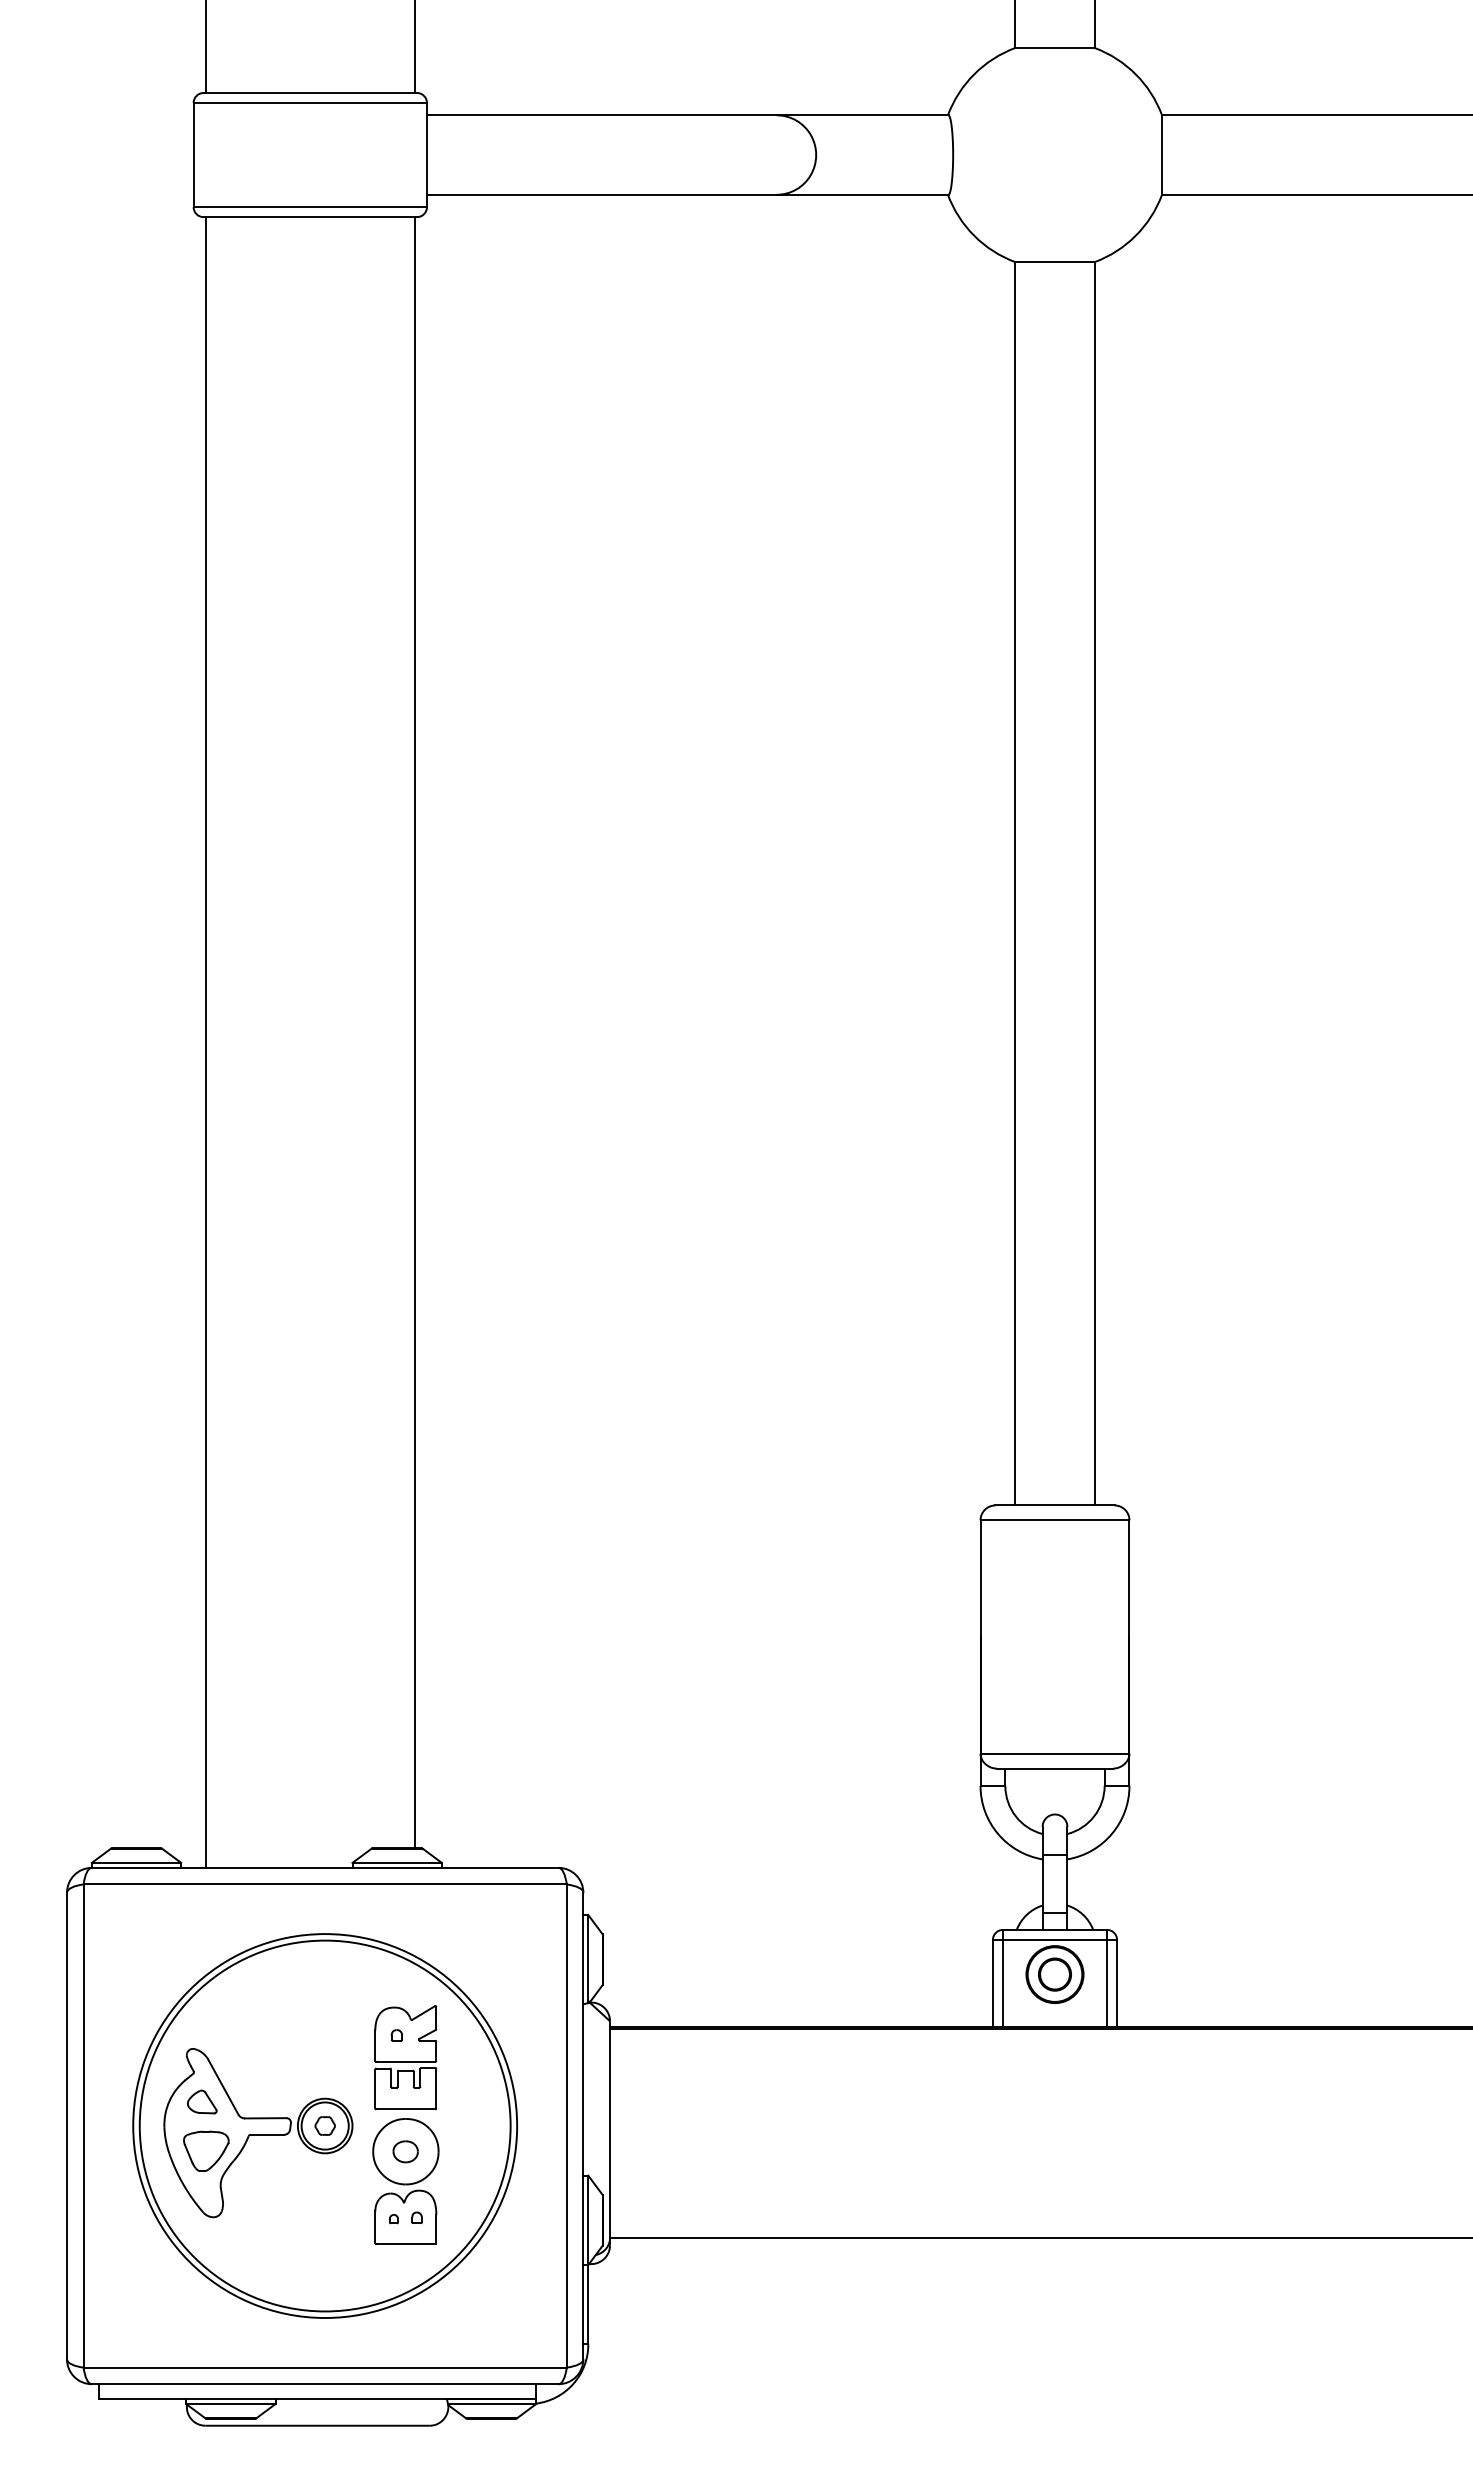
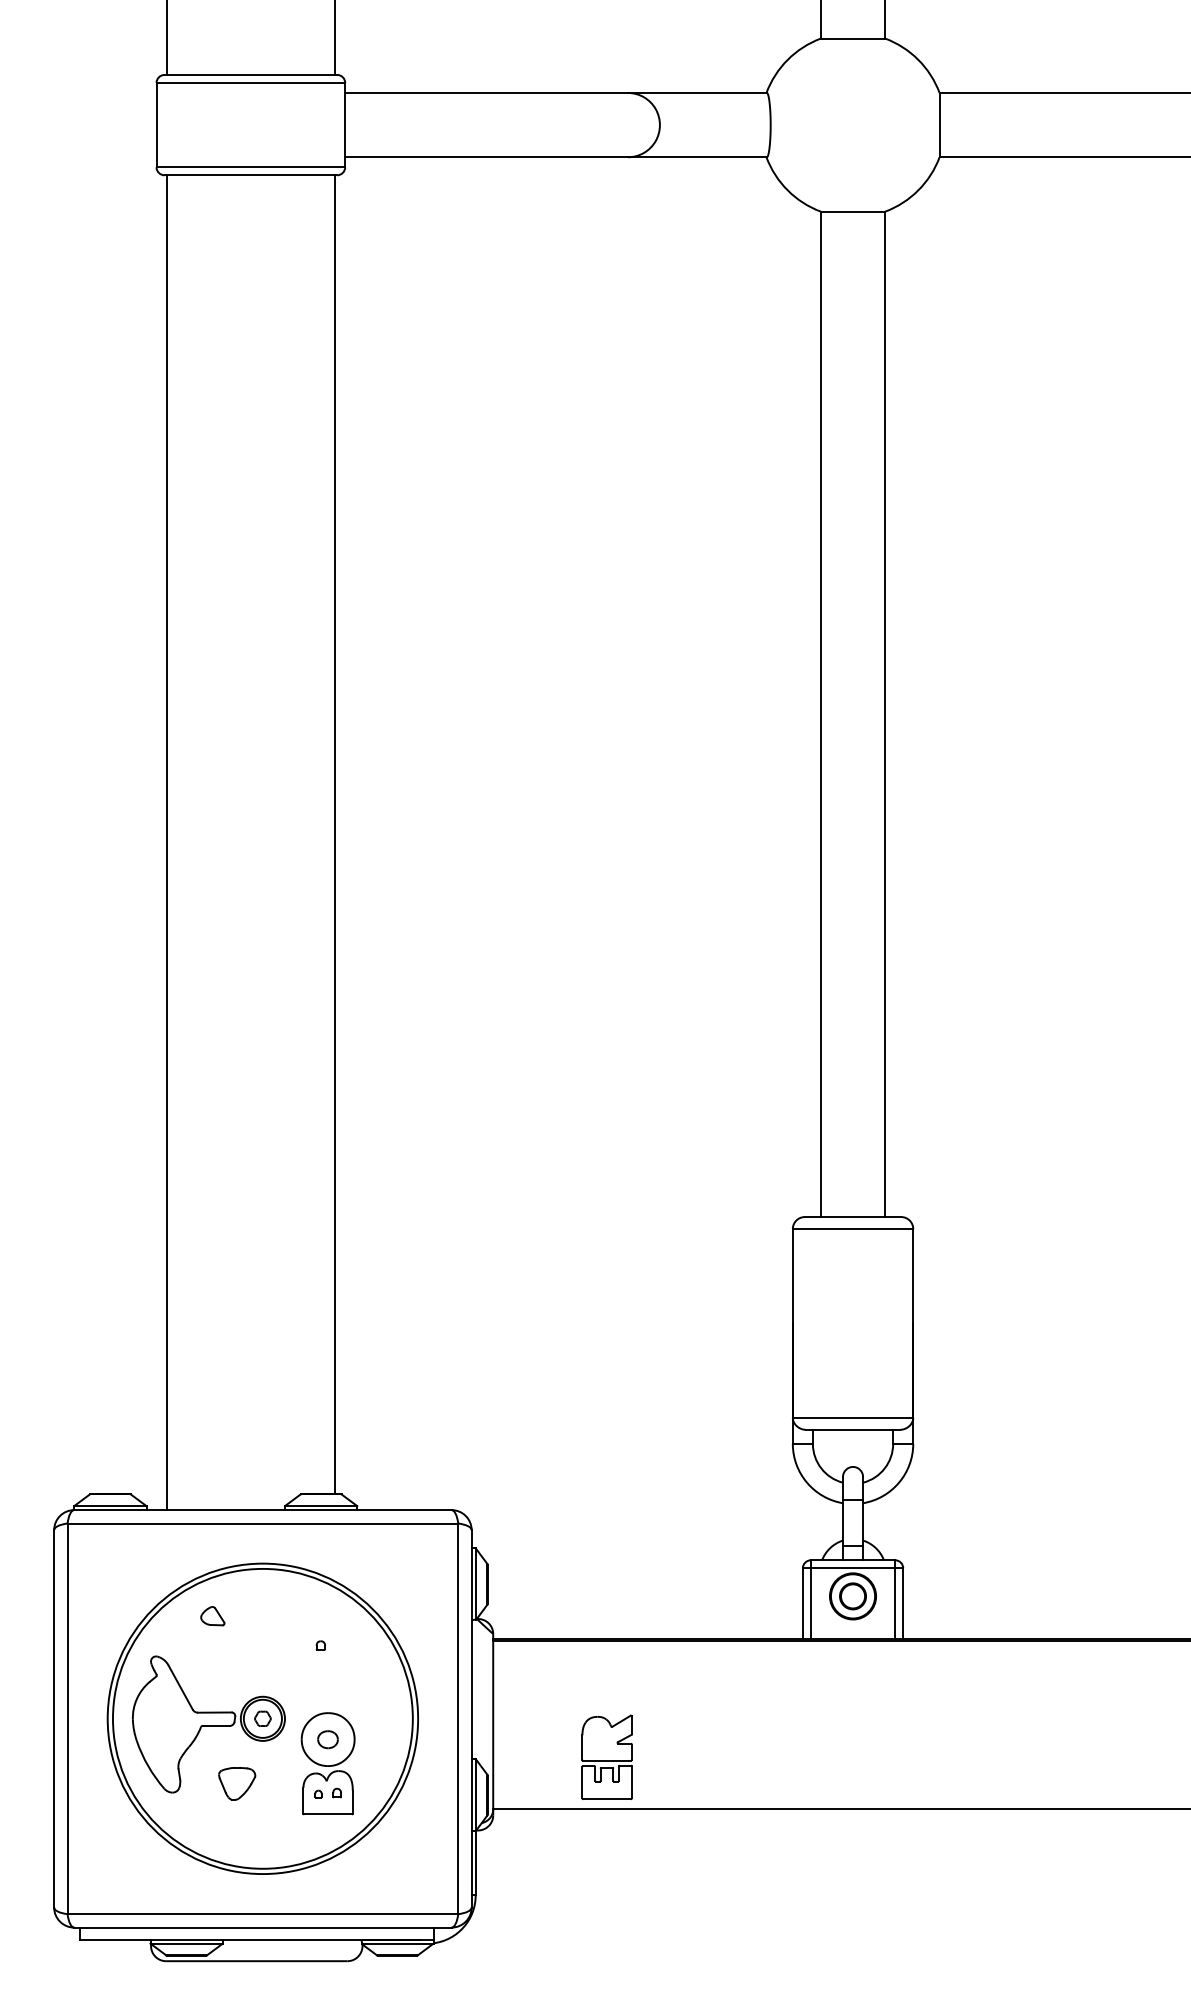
part: (405, 2057) -> (606, 1757), moved
part: (202, 2101) -> (213, 1615), moved
part: (206, 2150) -> (237, 1783), moved

